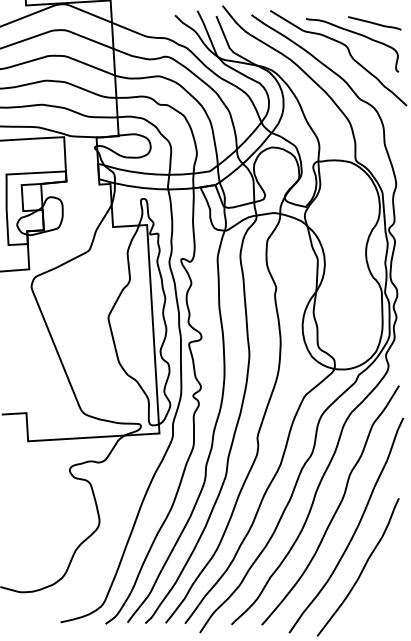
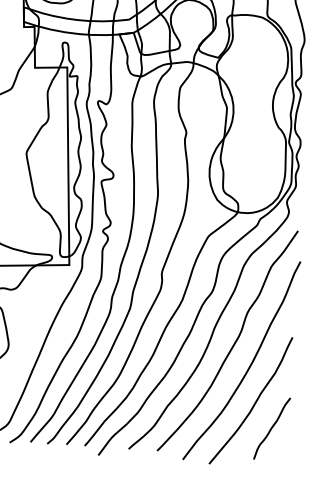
curve: (381, 595) -> (271, 428), added

